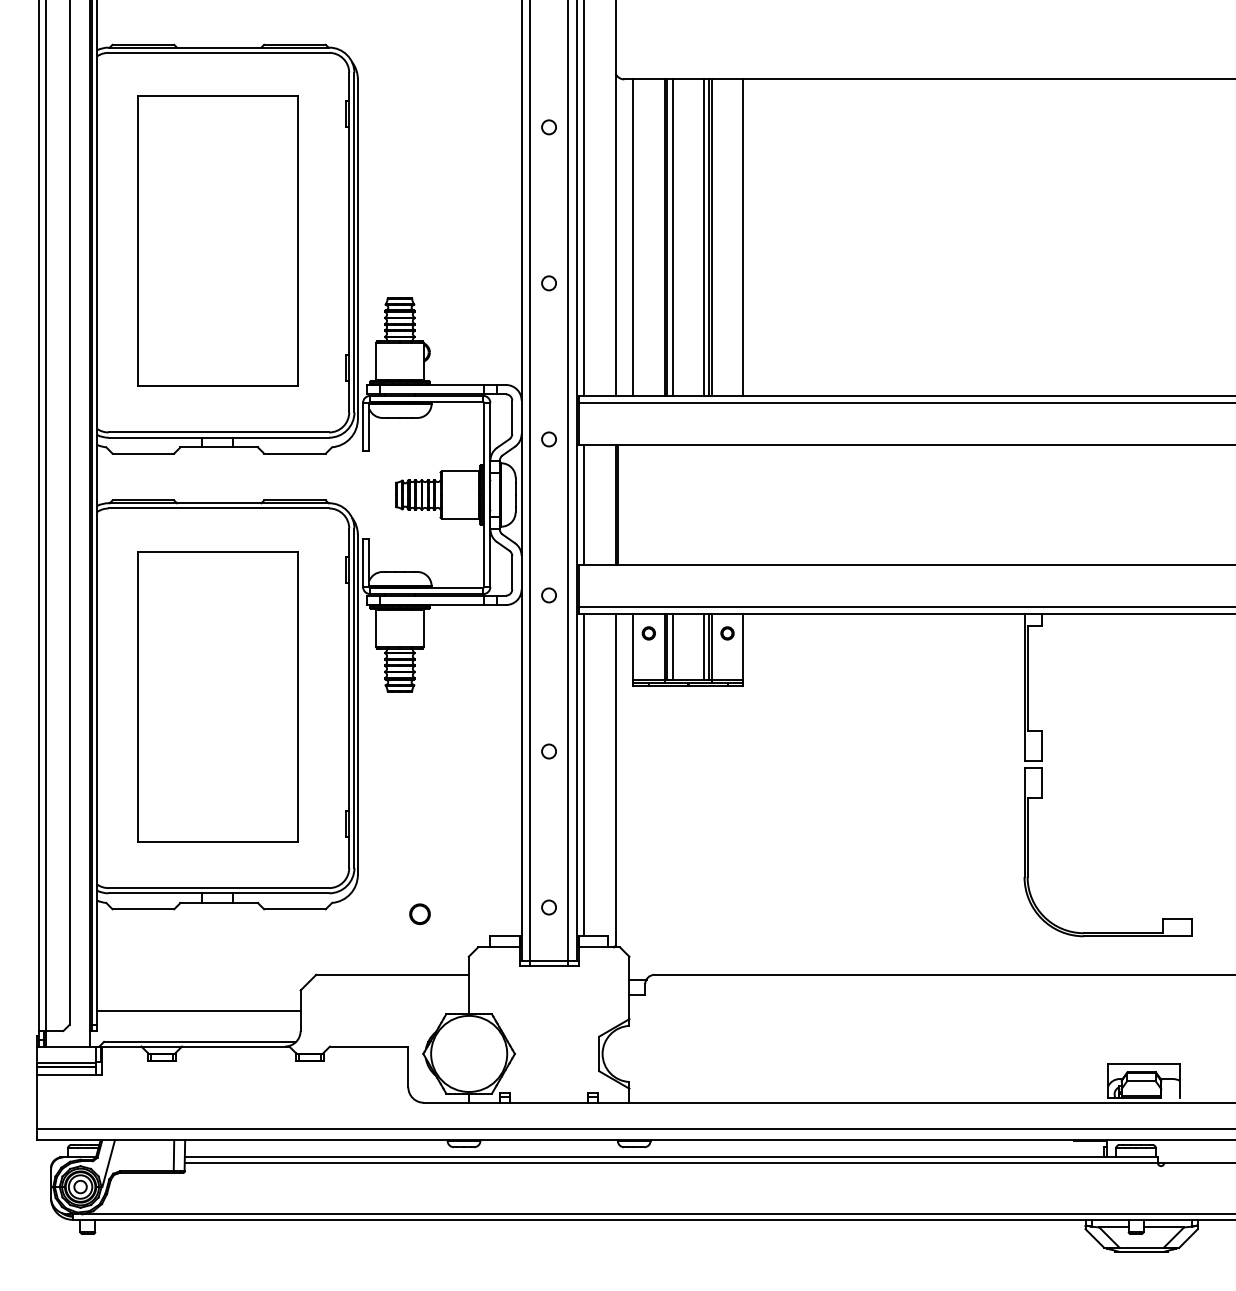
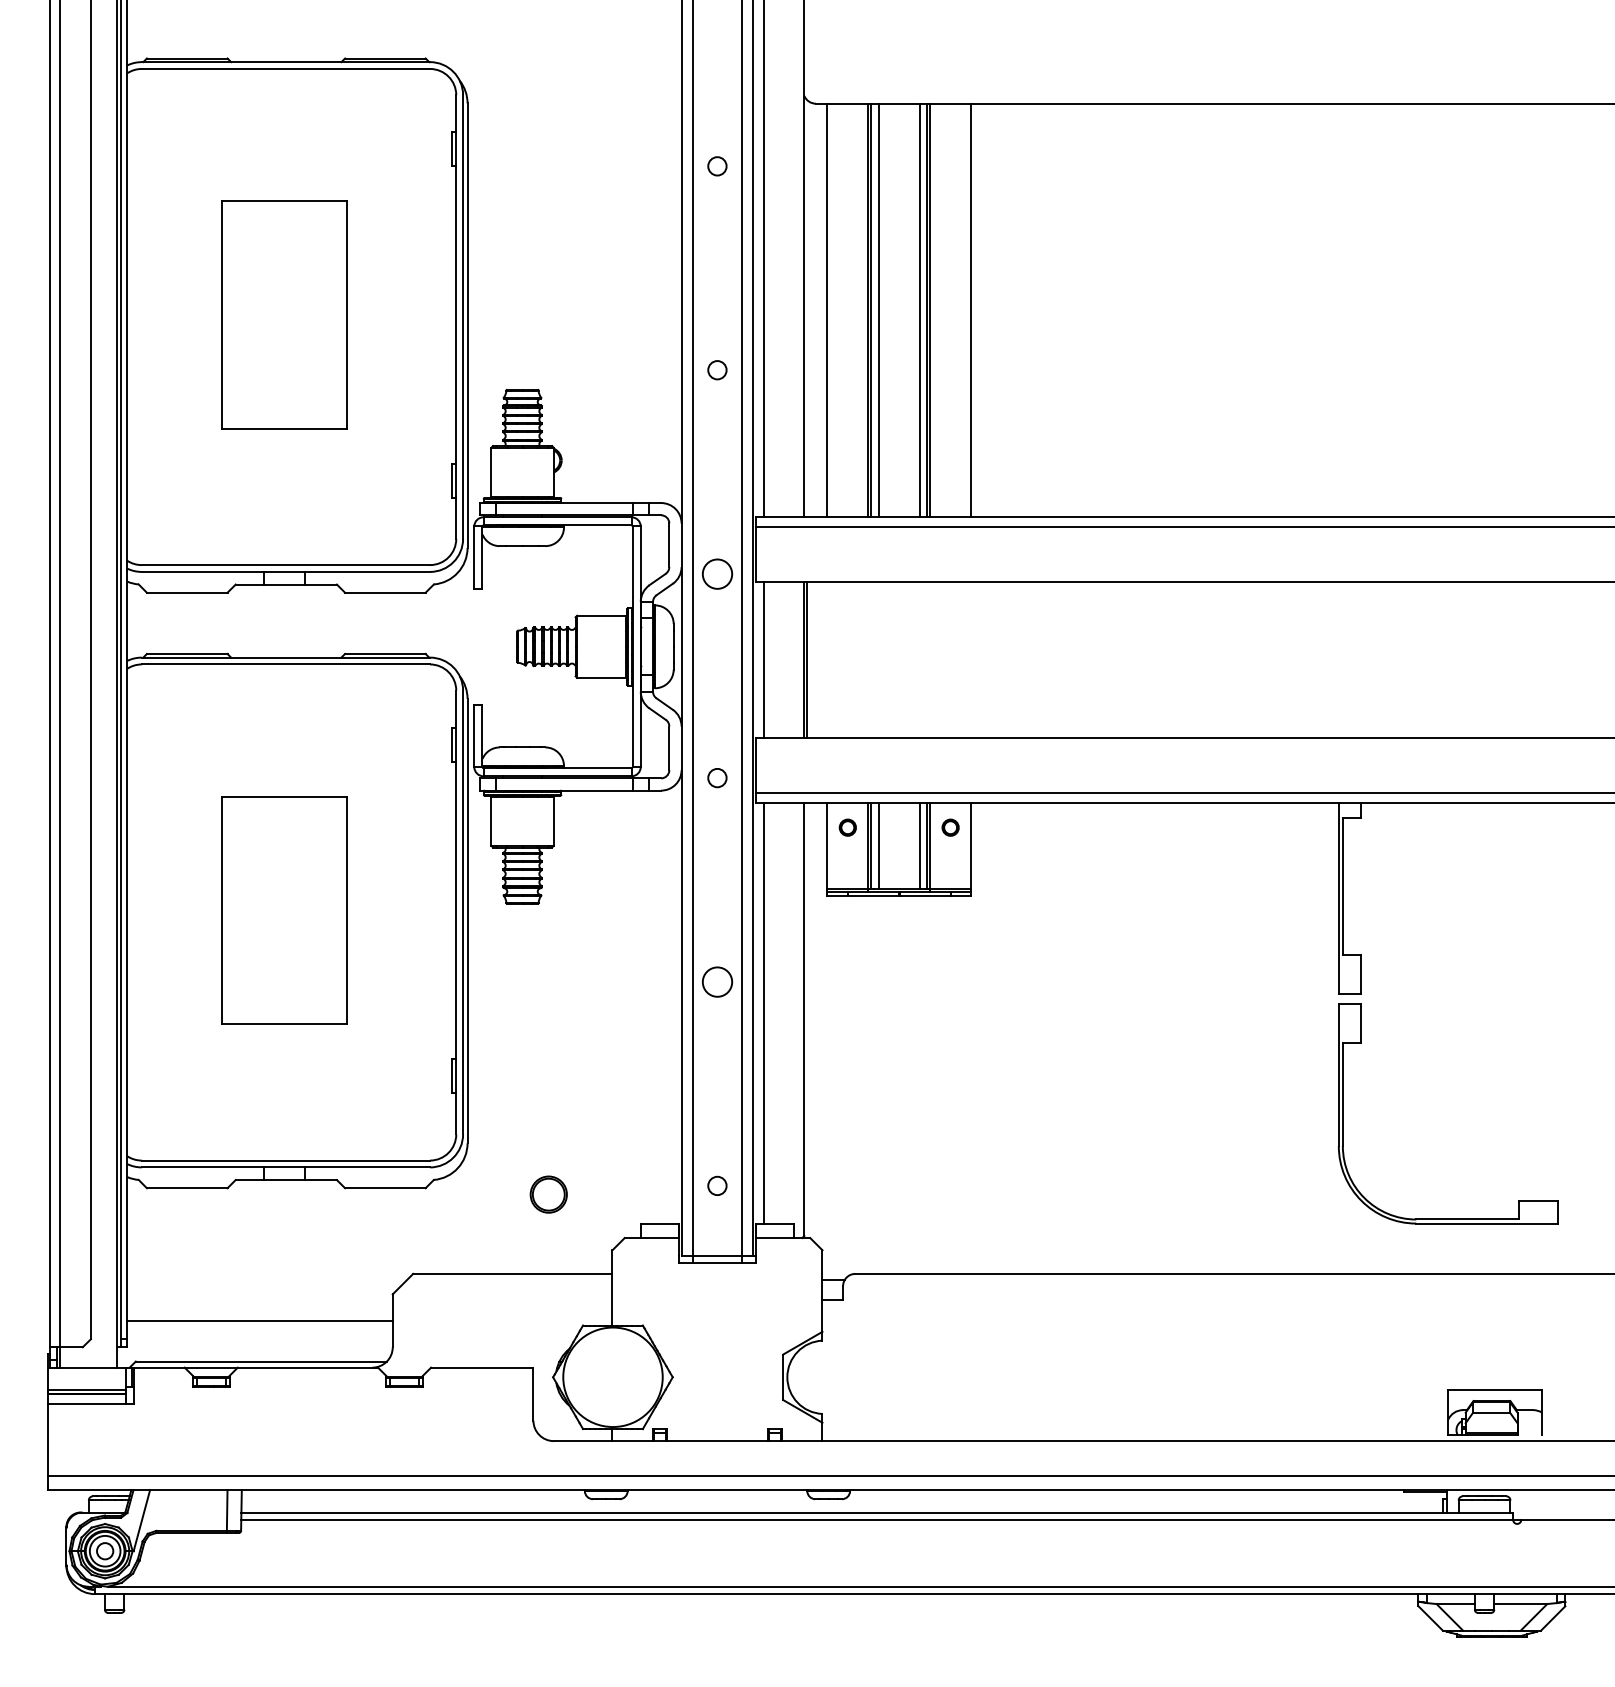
part: (217, 240) -> (284, 314), size x0.6
circle: (548, 439) -> (716, 574), size x1.6
part: (217, 696) -> (284, 910), size x0.6
circle: (548, 751) -> (716, 982), size x1.6
part: (419, 914) -> (548, 1195), size x1.4

